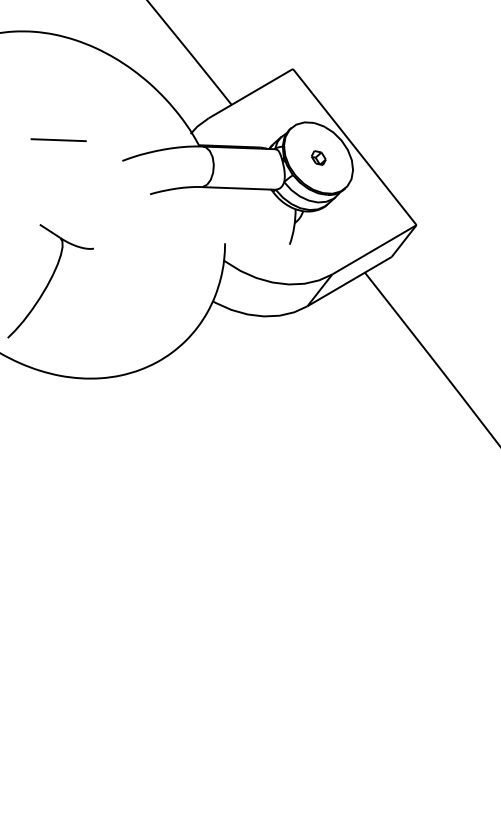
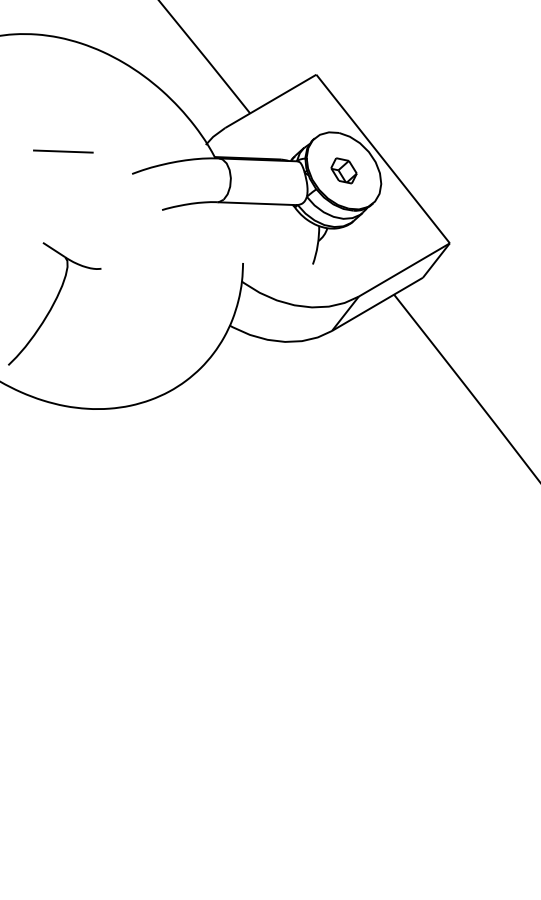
part: (318, 157) -> (343, 170), size x1.67

